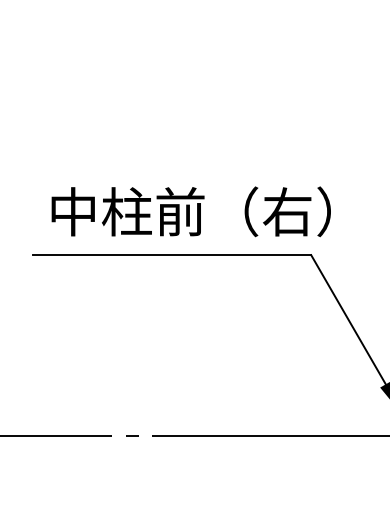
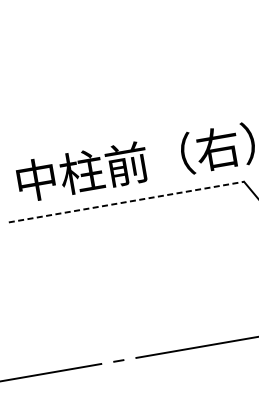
line: (172, 255) -> (126, 202), solid -> dashed

